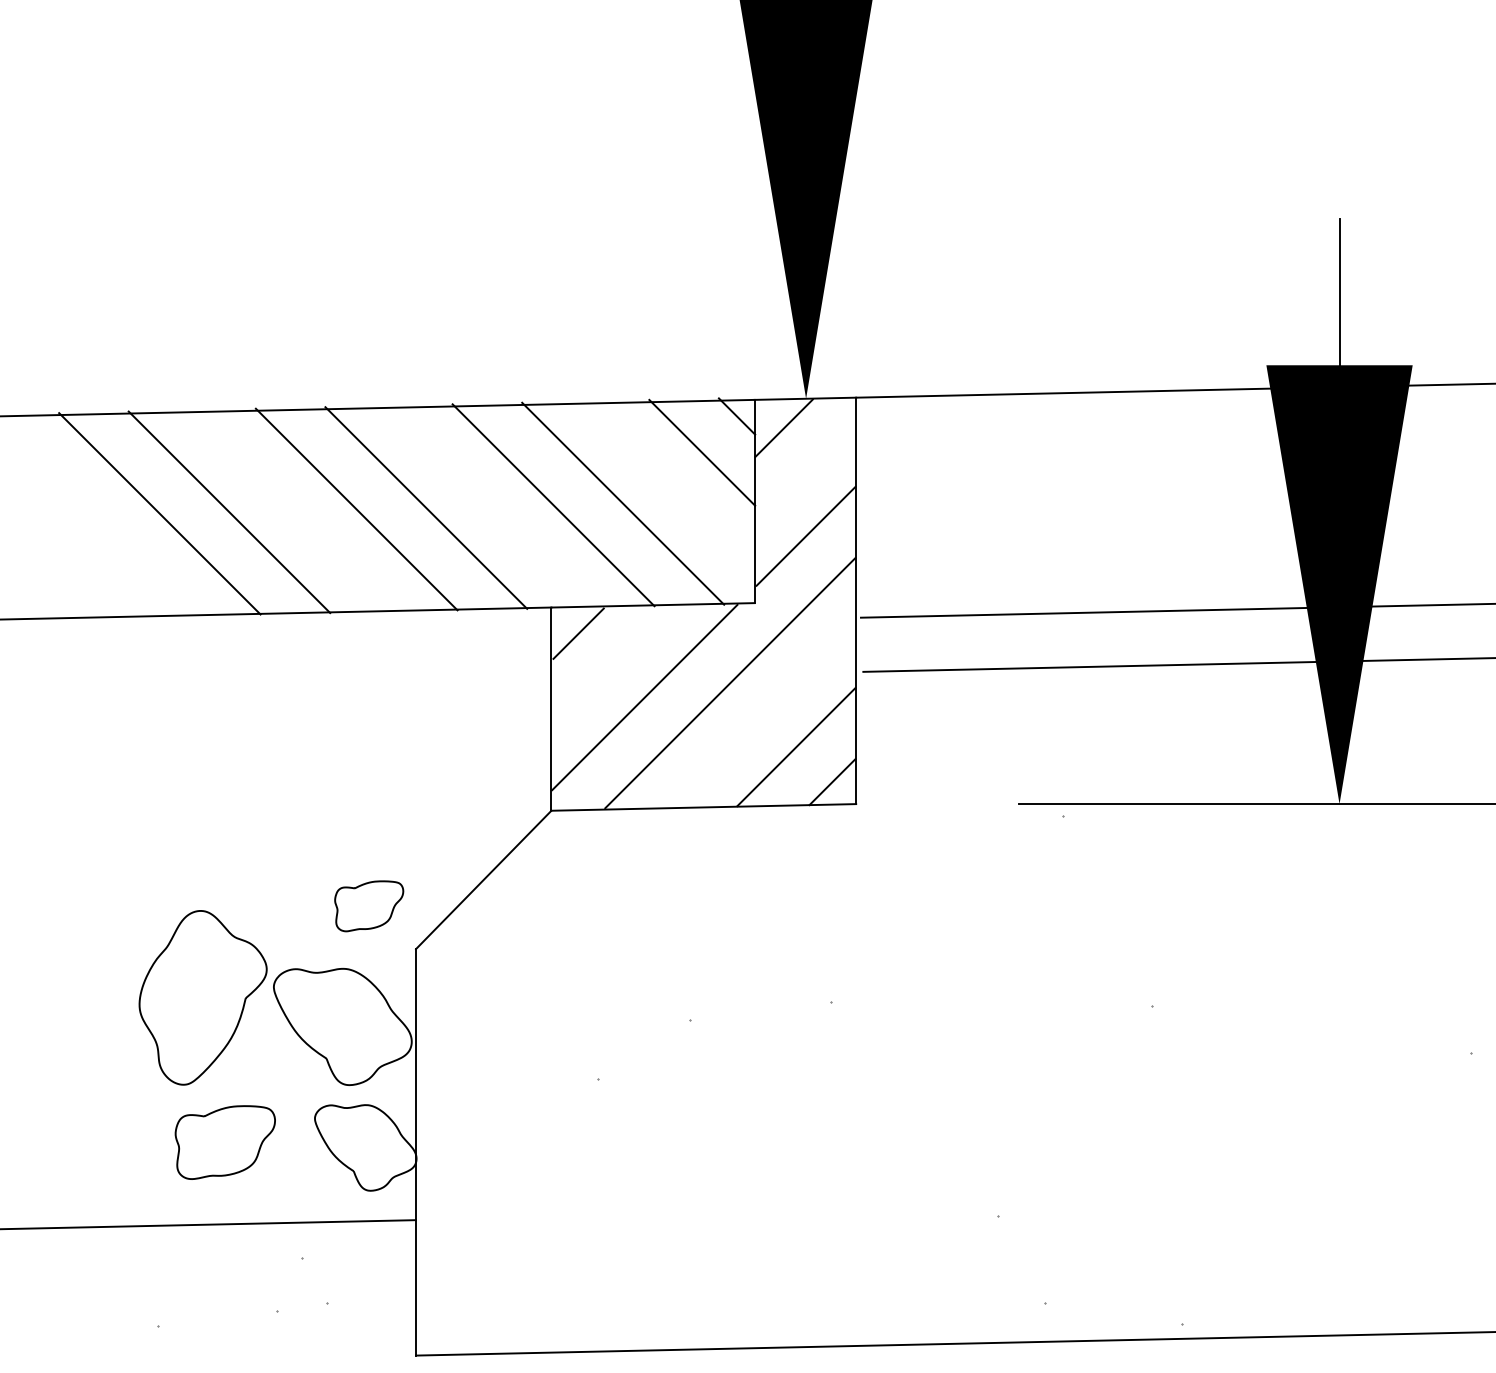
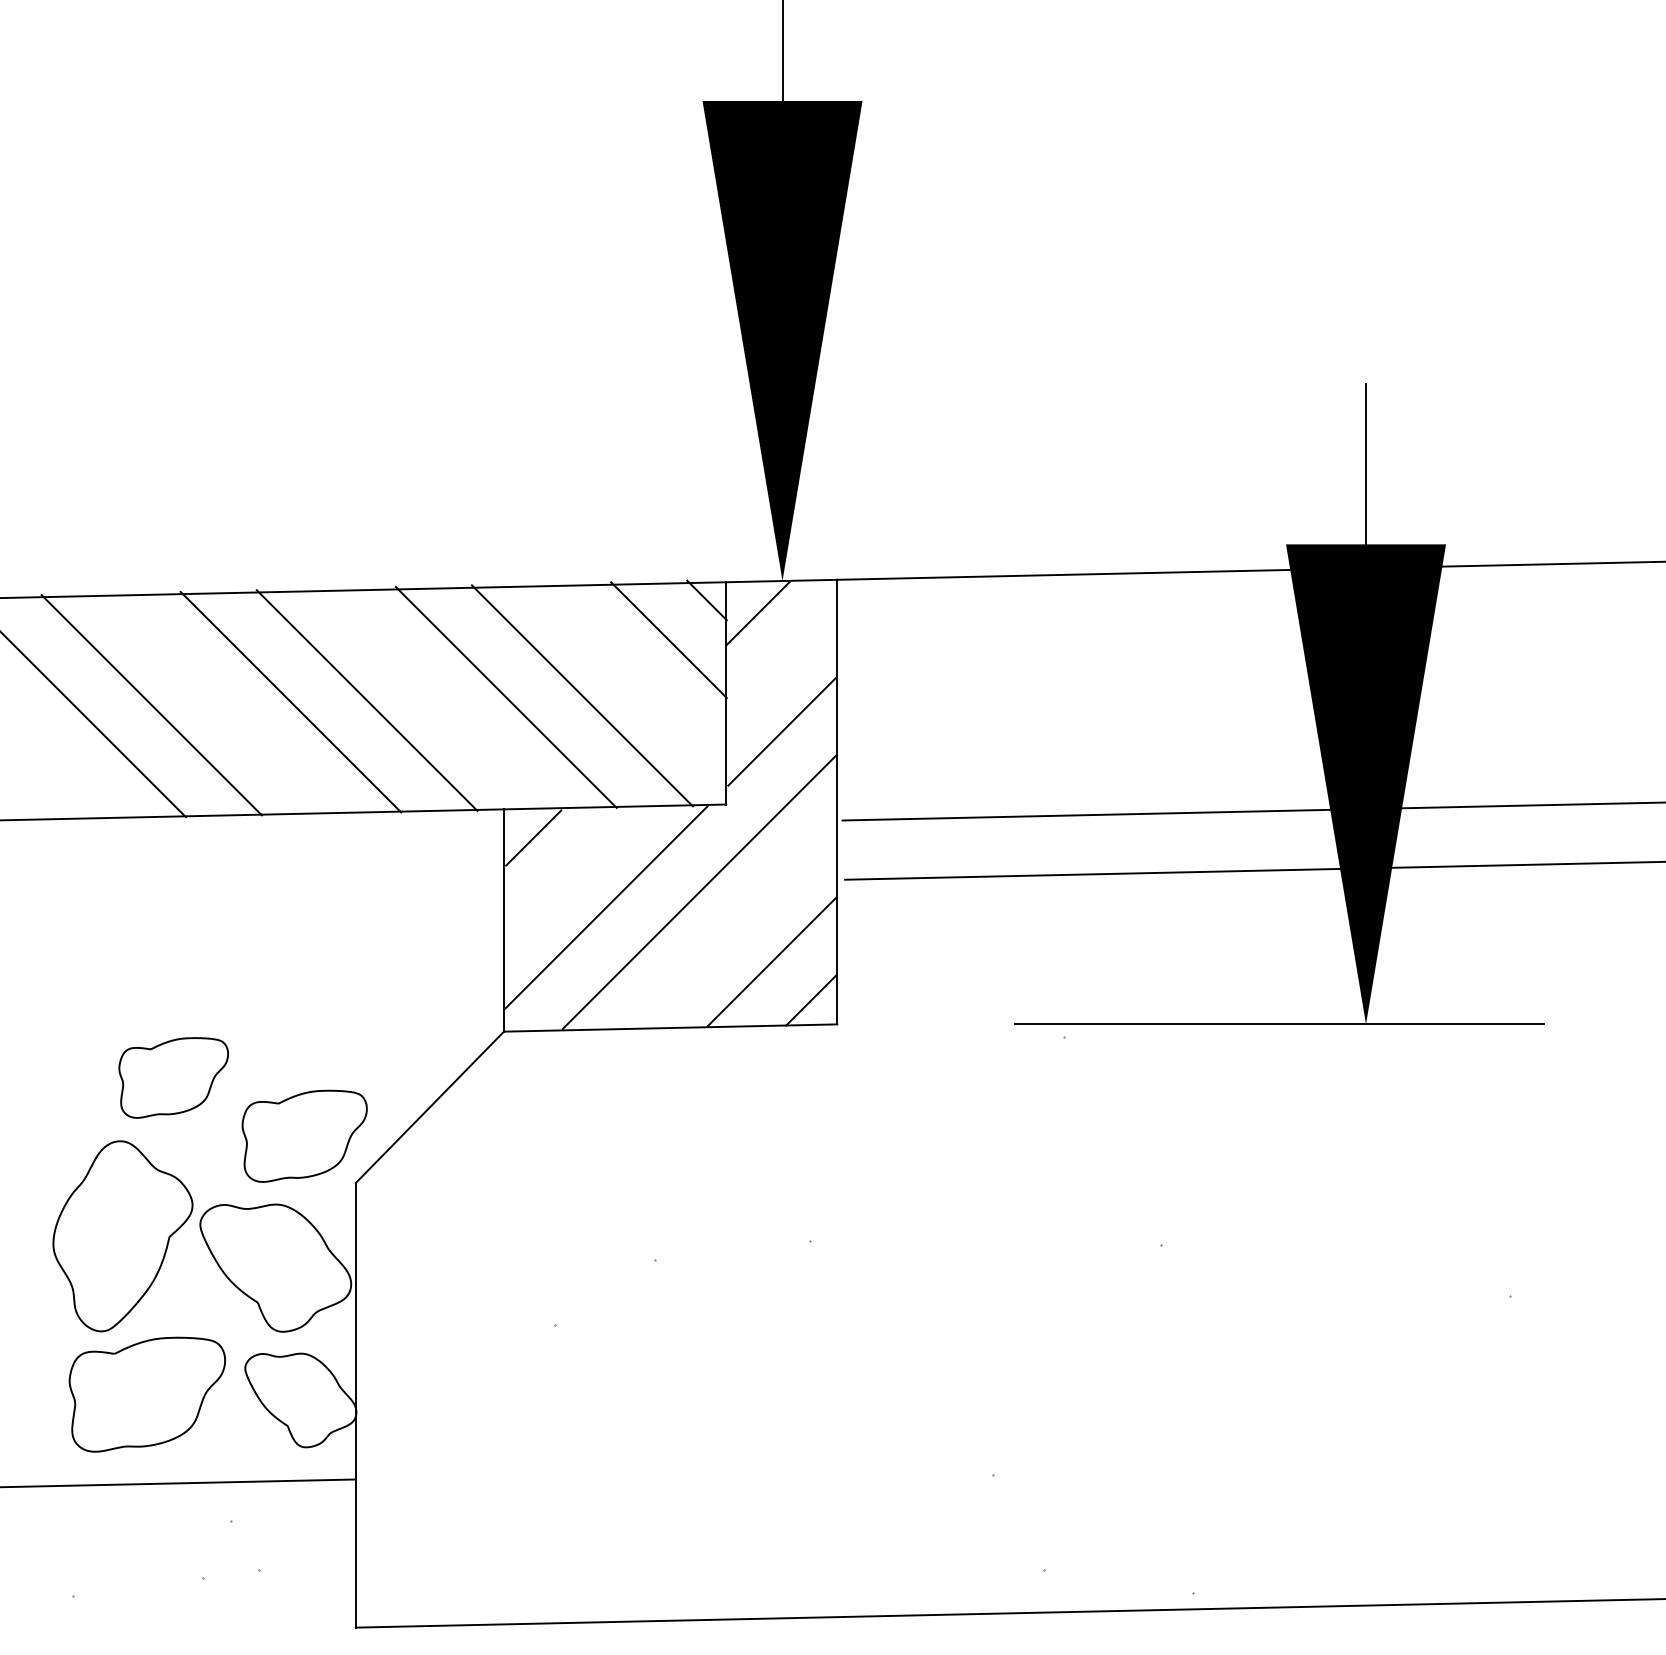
part: (249, 852) -> (173, 1077), added
part: (369, 905) -> (304, 1135), size x1.67
part: (224, 1142) -> (146, 1394), size x1.43

